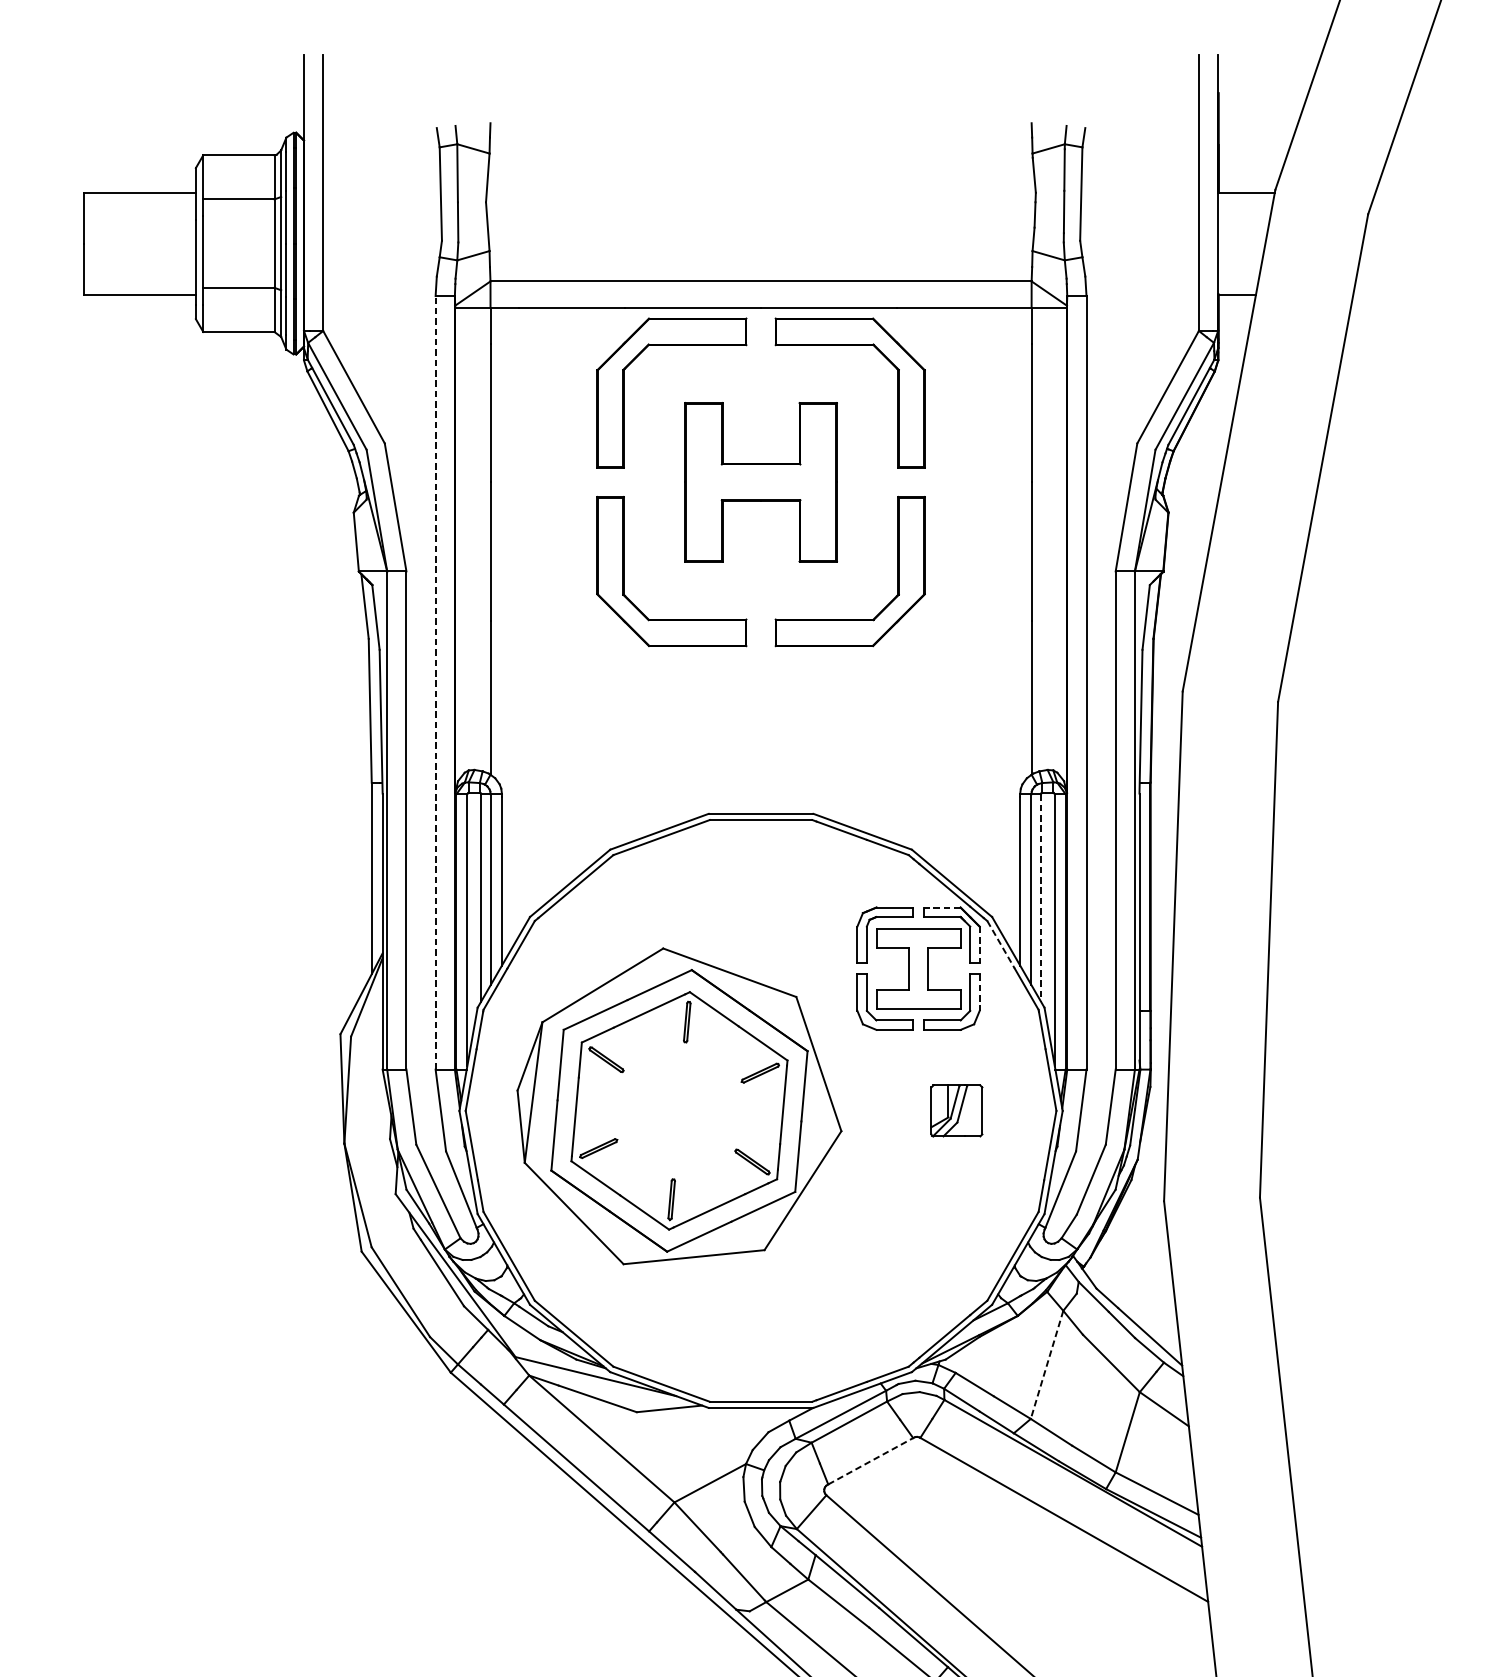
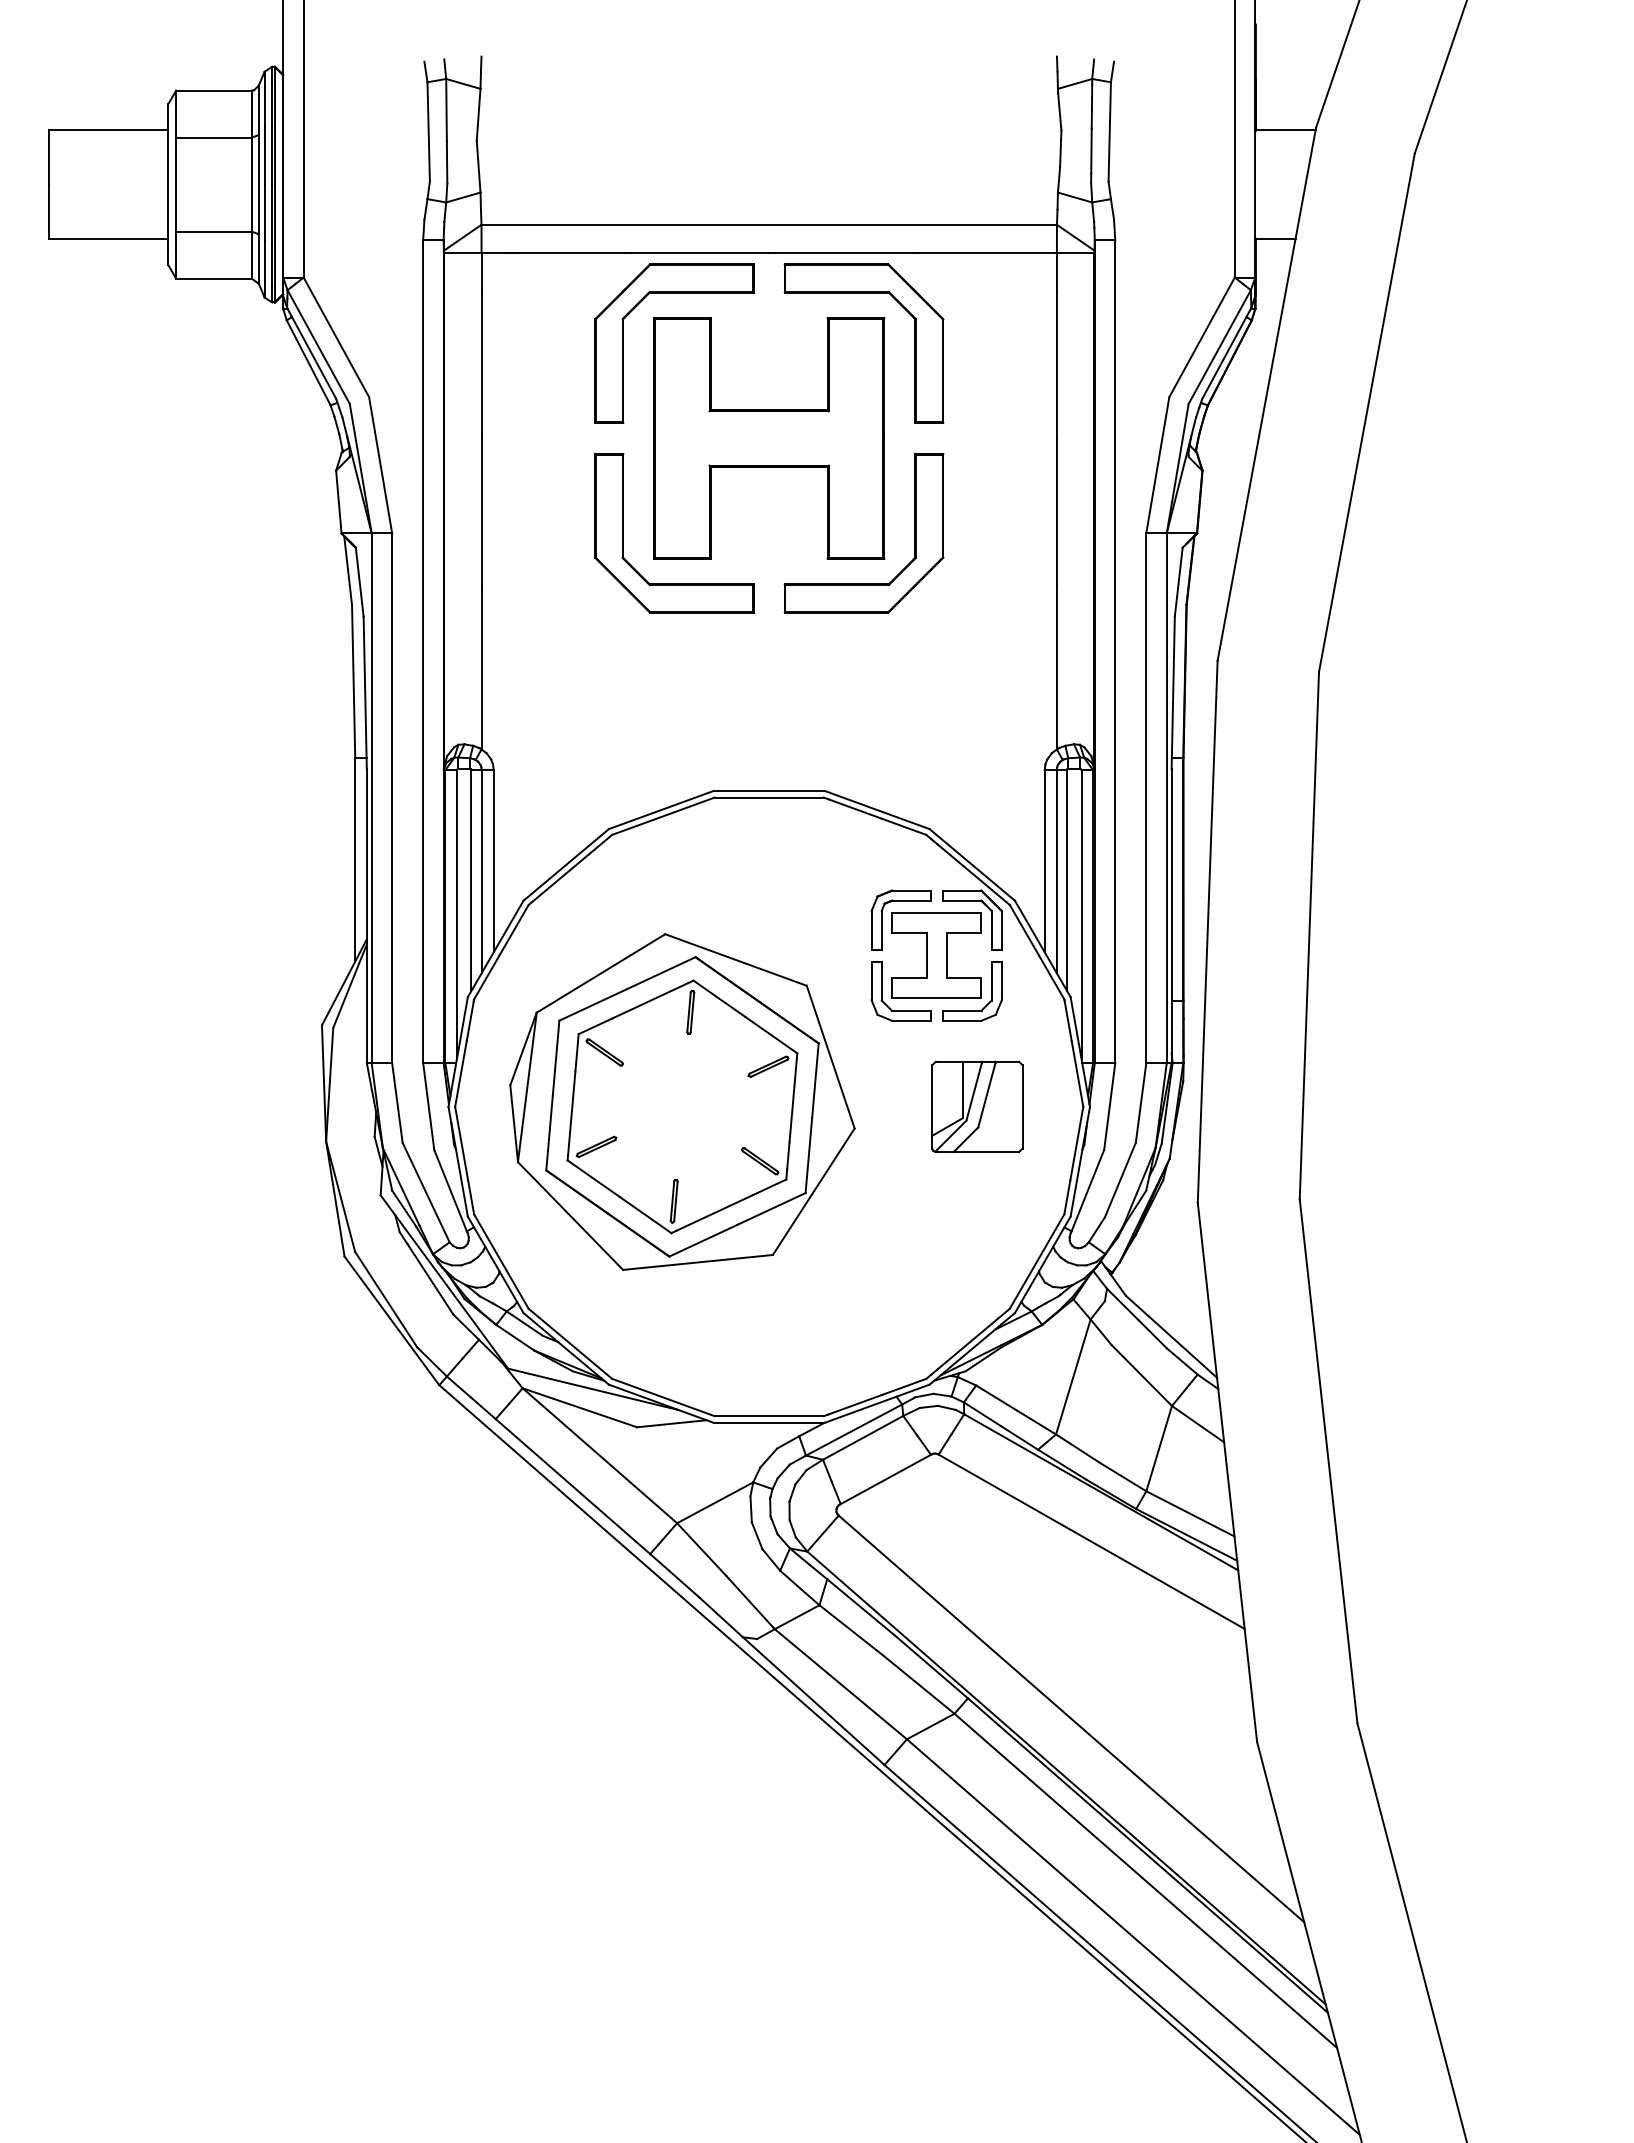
part: (761, 482) -> (769, 438), size x1.43
line: (435, 682) -> (423, 651), dashed -> solid
line: (1040, 898) -> (1066, 881), dashed -> solid
line: (941, 907) -> (961, 890), dashed -> solid
line: (979, 945) -> (1001, 930), dashed -> solid
line: (1001, 945) -> (1024, 930), dashed -> solid
line: (979, 992) -> (1001, 981), dashed -> solid
part: (956, 1110) -> (977, 1106), size x1.67
line: (1047, 1365) -> (1073, 1377), dashed -> solid
line: (871, 1461) -> (886, 1479), dashed -> solid

